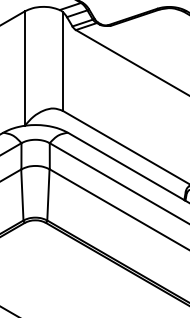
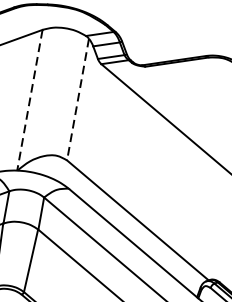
line: (62, 61) -> (77, 99), solid -> dashed
line: (24, 69) -> (29, 101), solid -> dashed

